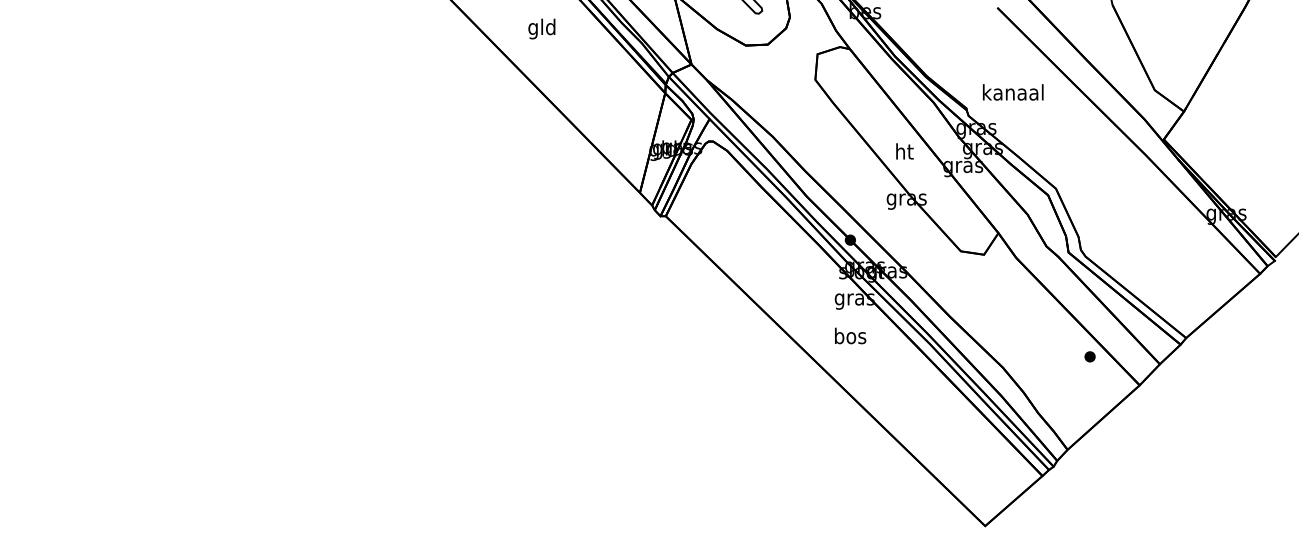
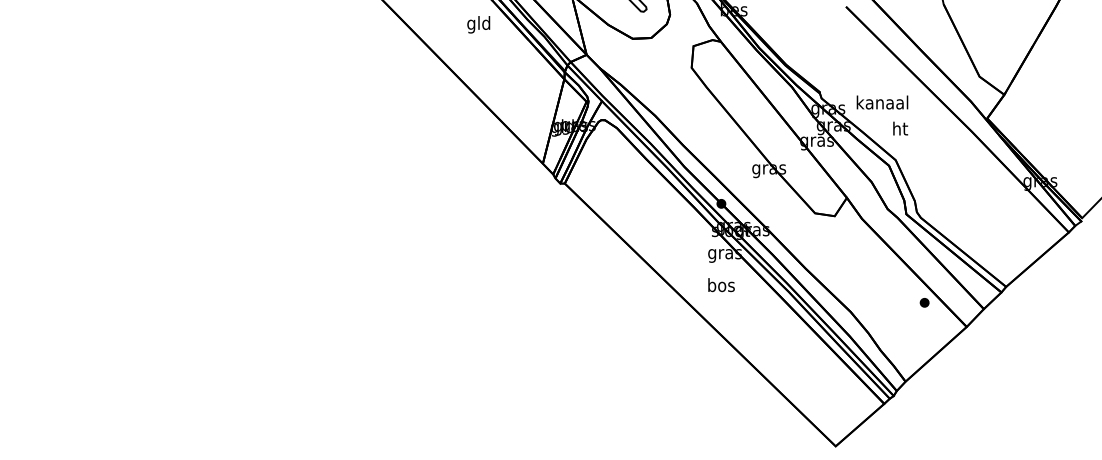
text: (541, 28) -> (478, 24), moved
text: (1013, 92) -> (882, 102), moved
text: (904, 151) -> (900, 128), moved

